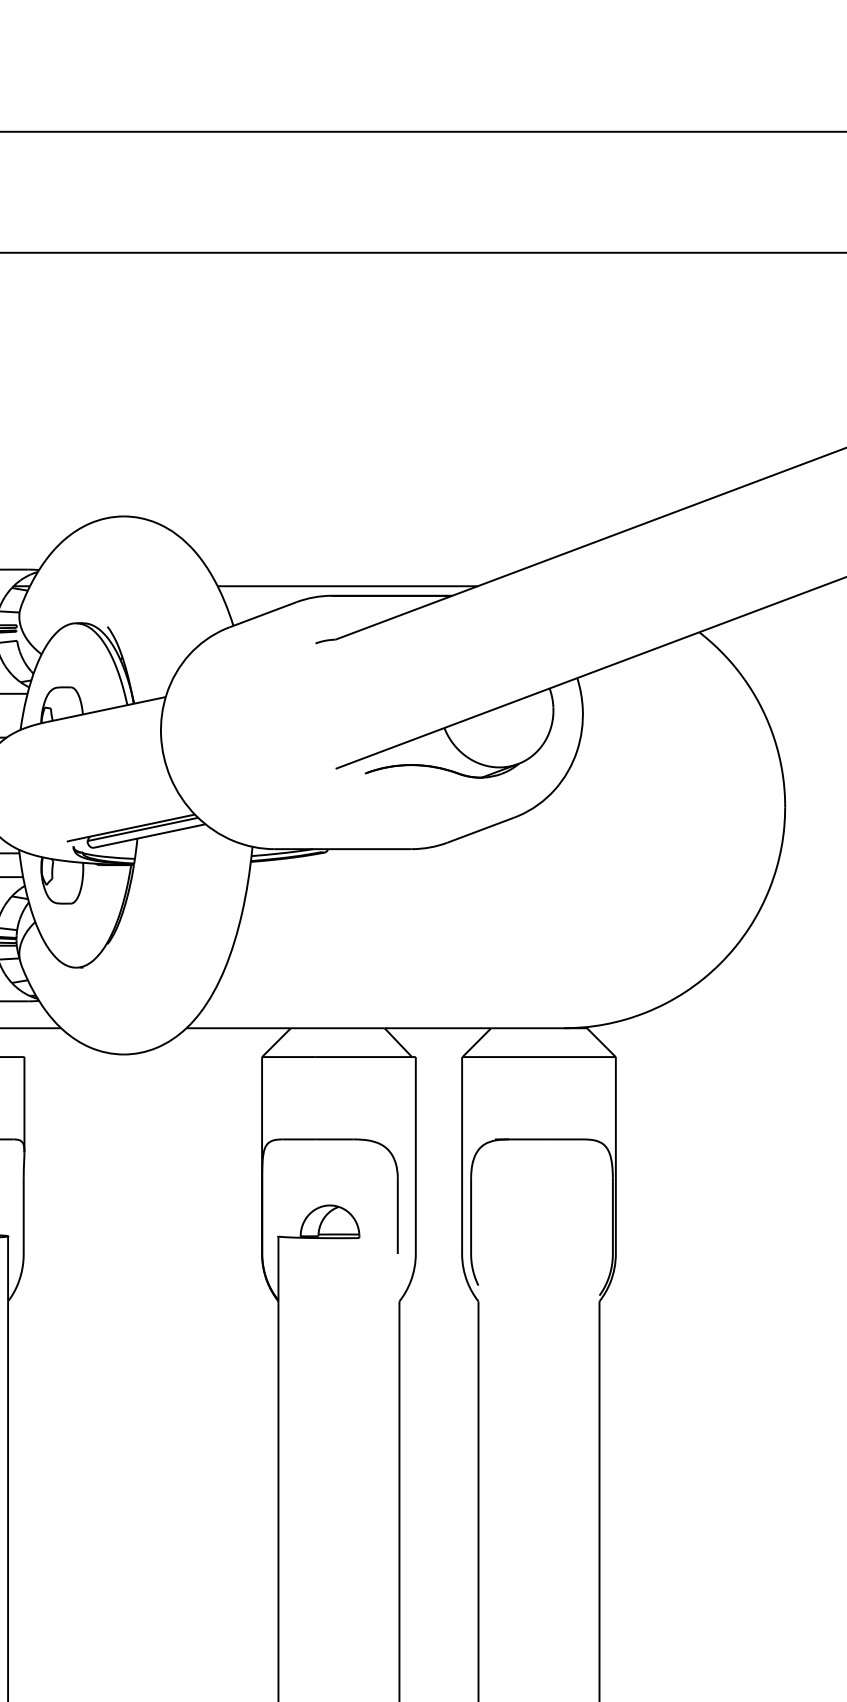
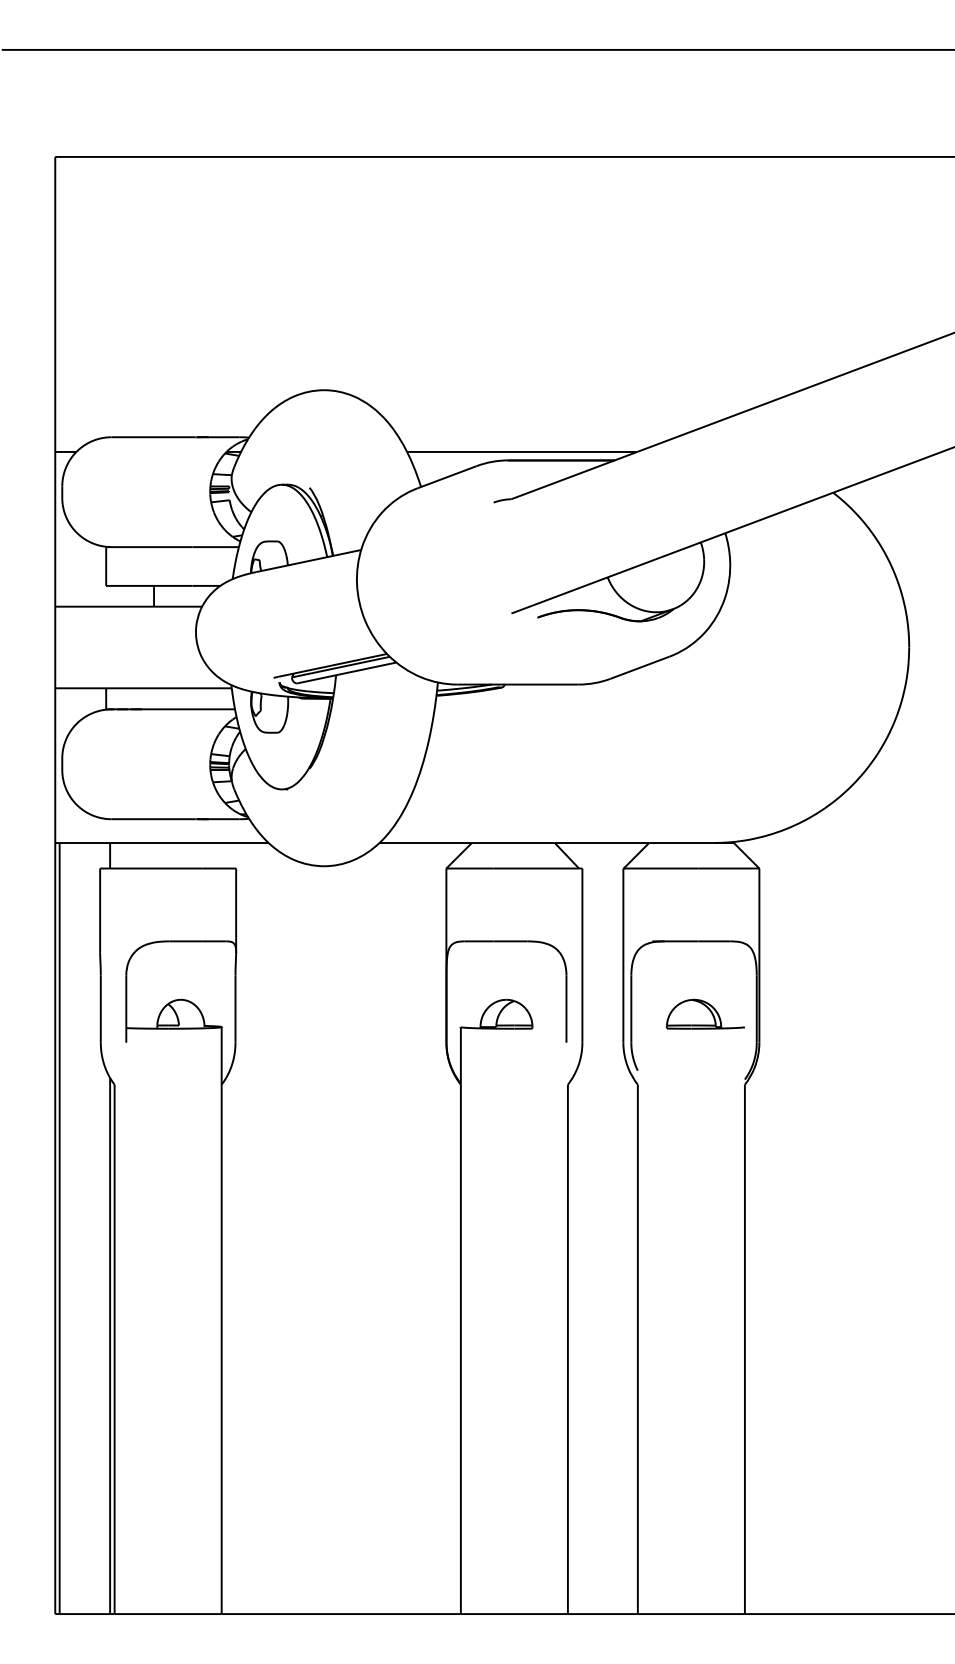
part: (554, 1220) -> (705, 1013), added

